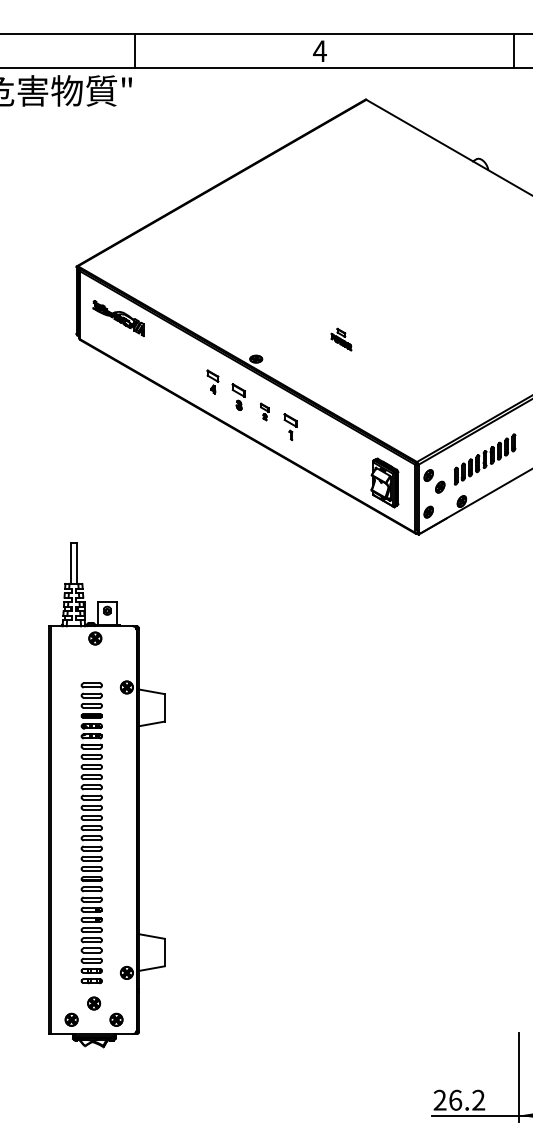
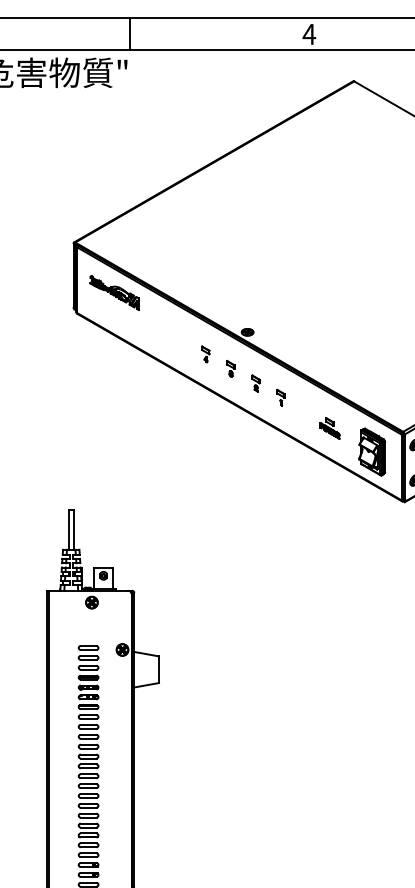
part: (341, 339) -> (330, 428), moved
part: (212, 381) -> (205, 353), size x0.71
part: (238, 396) -> (230, 368), size x0.62
part: (290, 426) -> (280, 397), size x0.62

